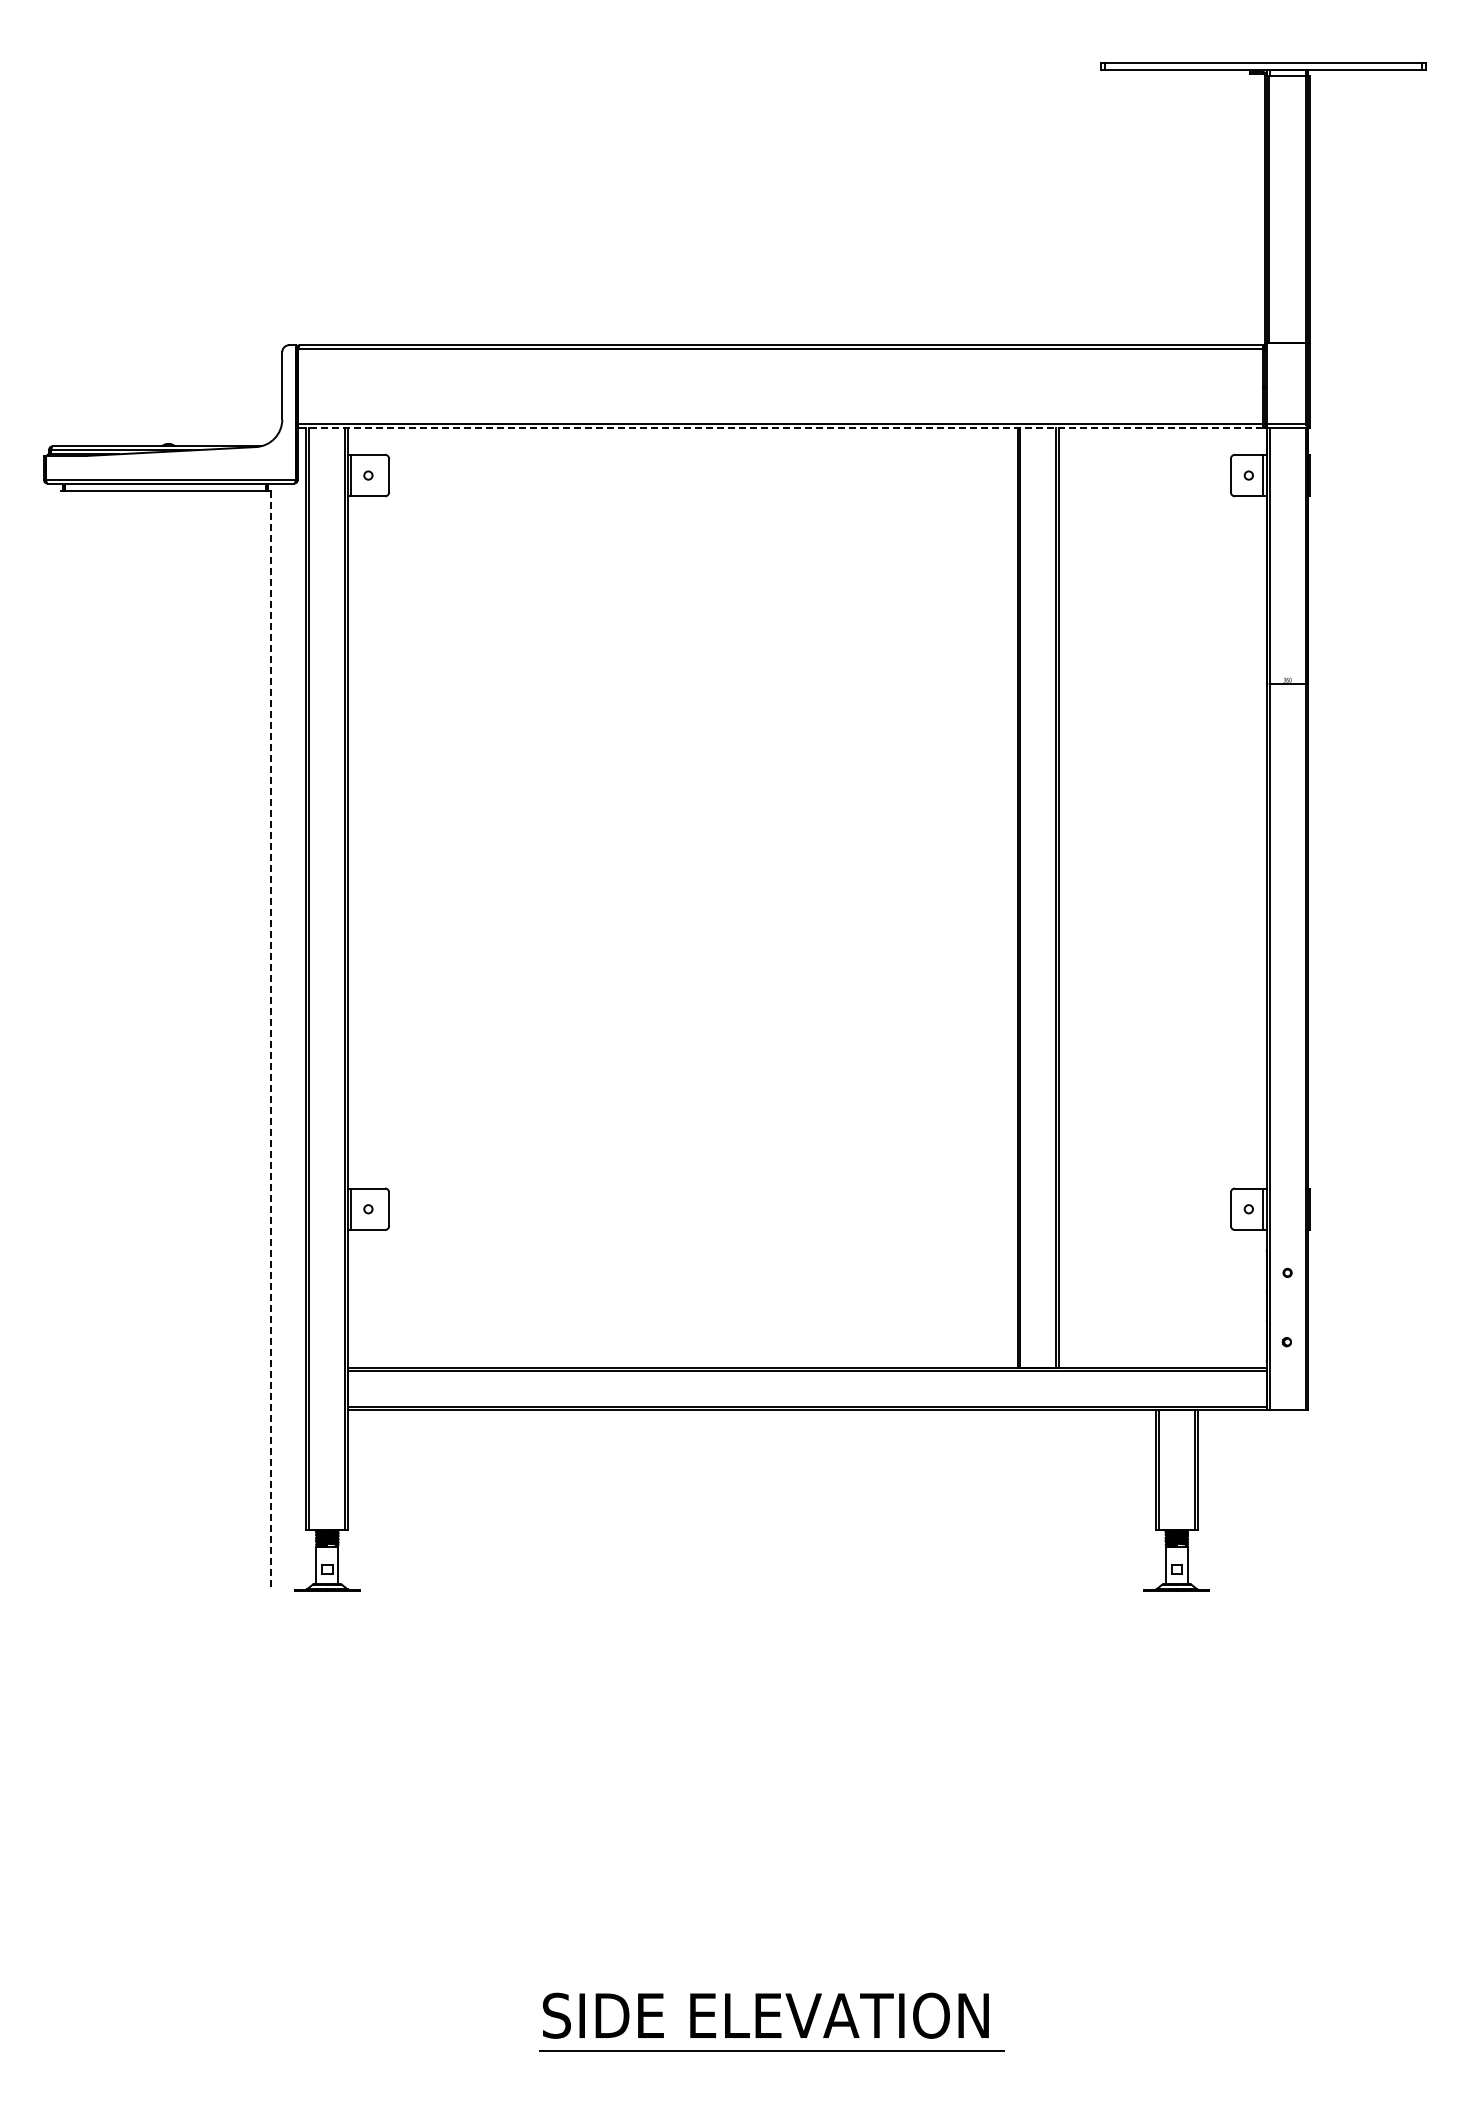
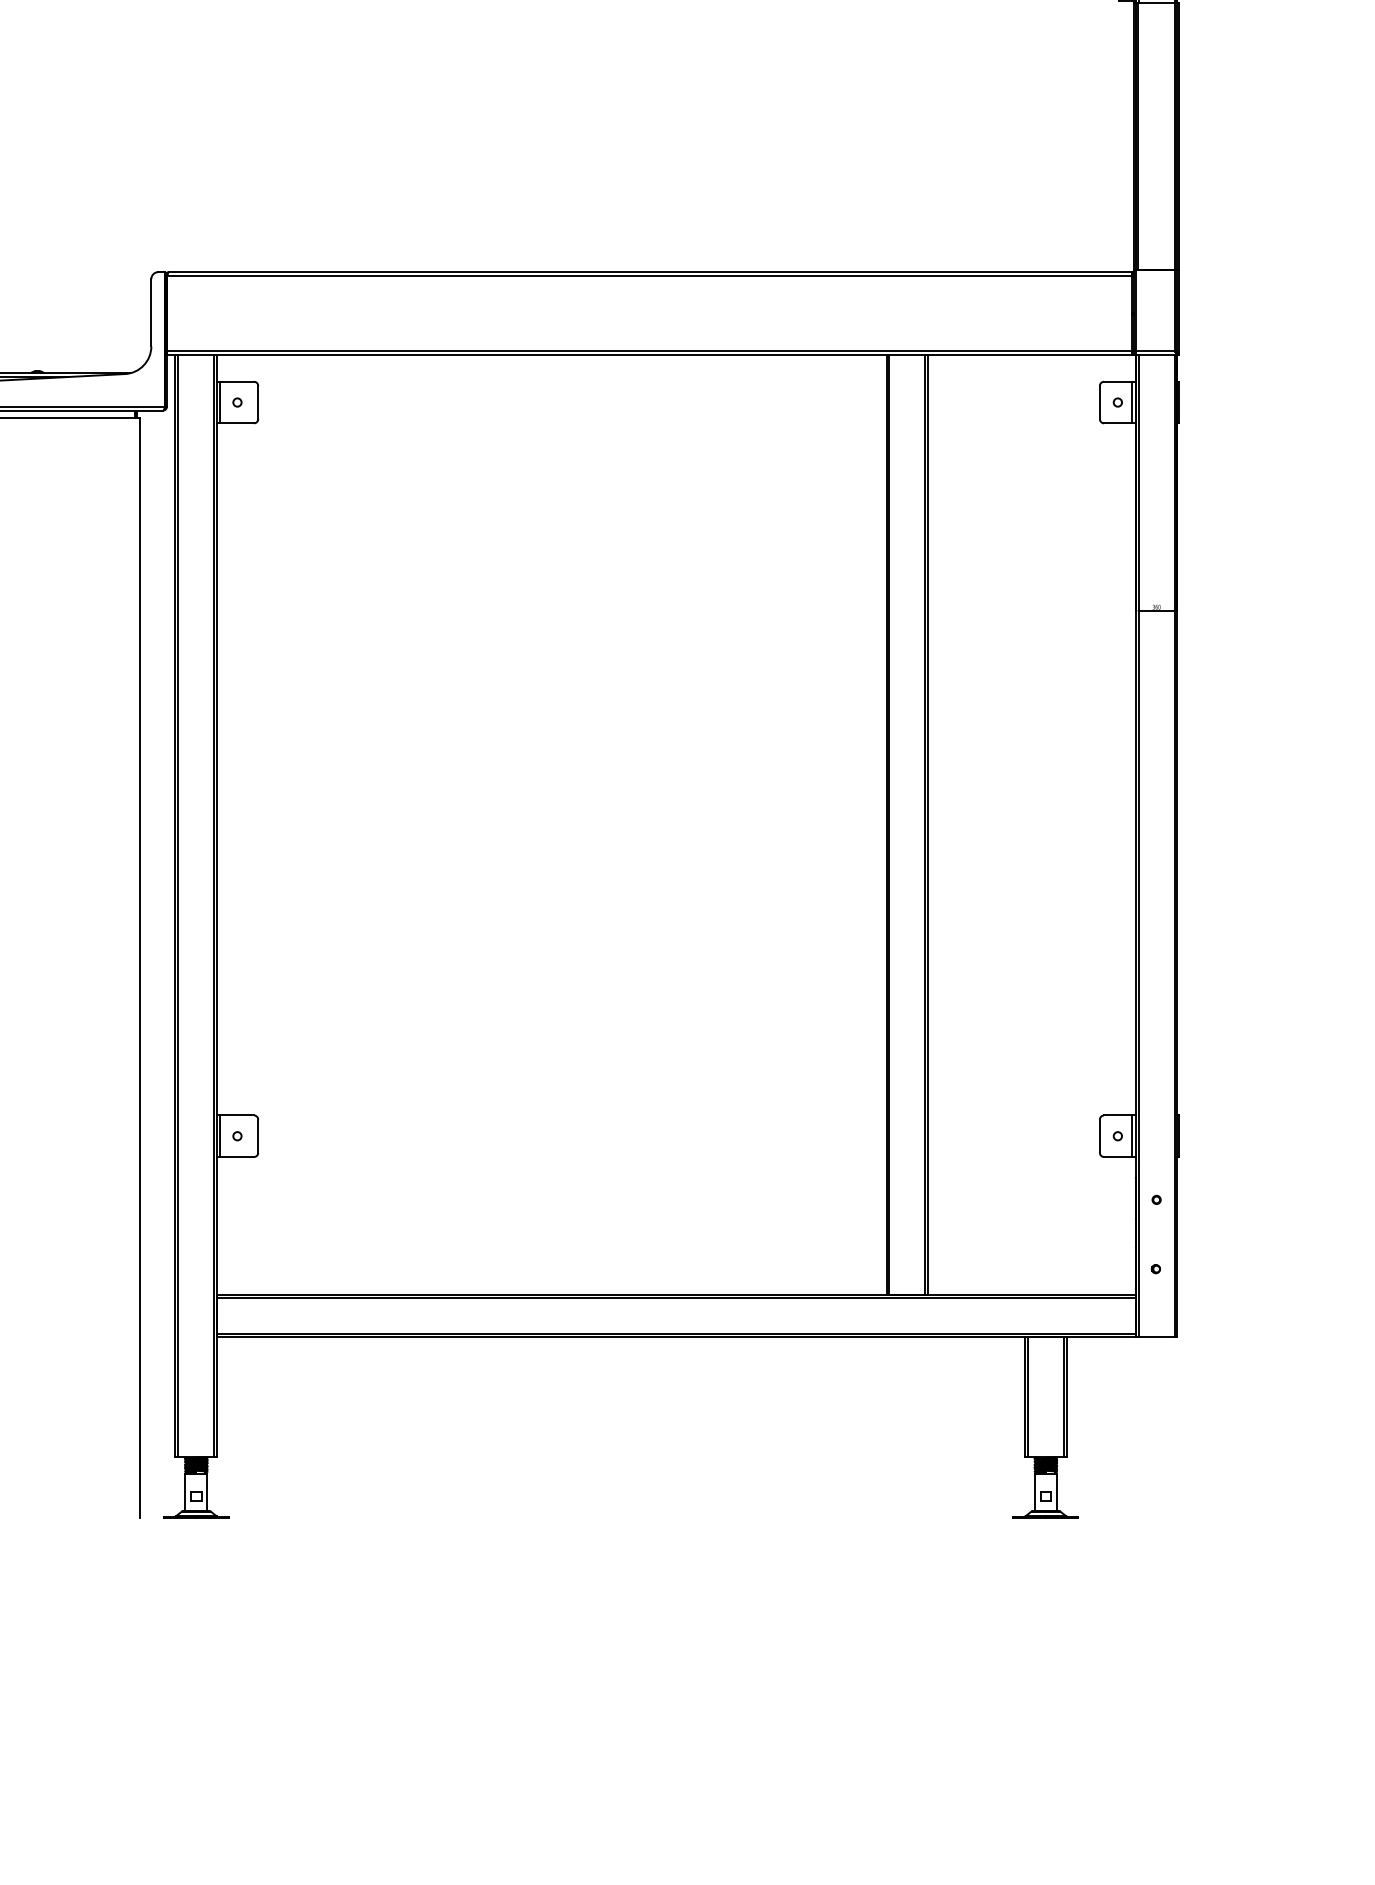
line: (780, 428) -> (649, 355), dashed -> solid
line: (270, 1041) -> (139, 968), dashed -> solid

